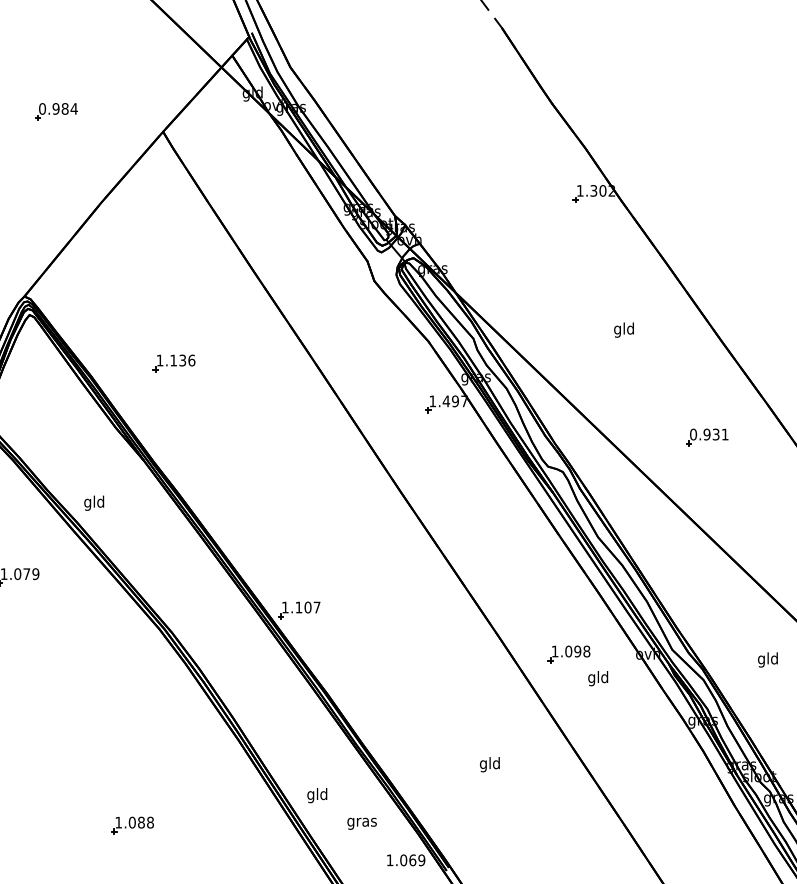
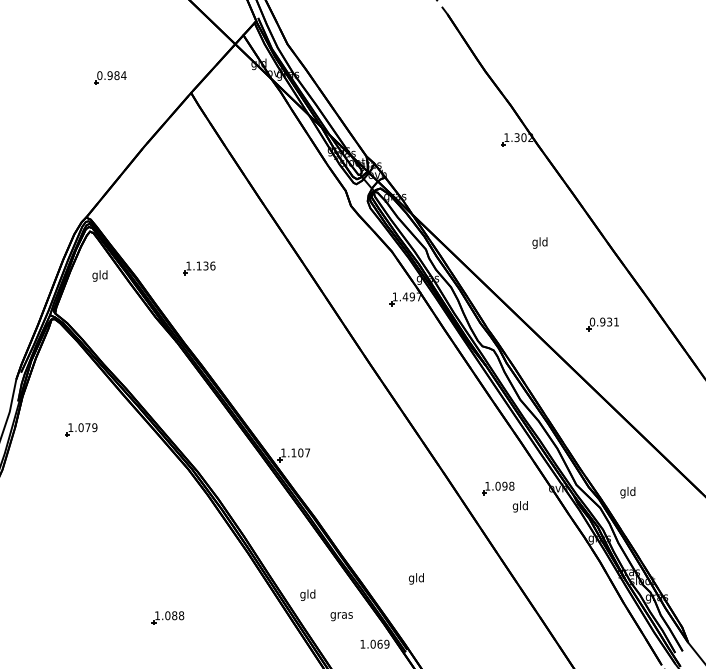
text: (93, 502) -> (99, 275), moved
text: (767, 659) -> (627, 492), moved
text: (489, 764) -> (416, 578), moved

